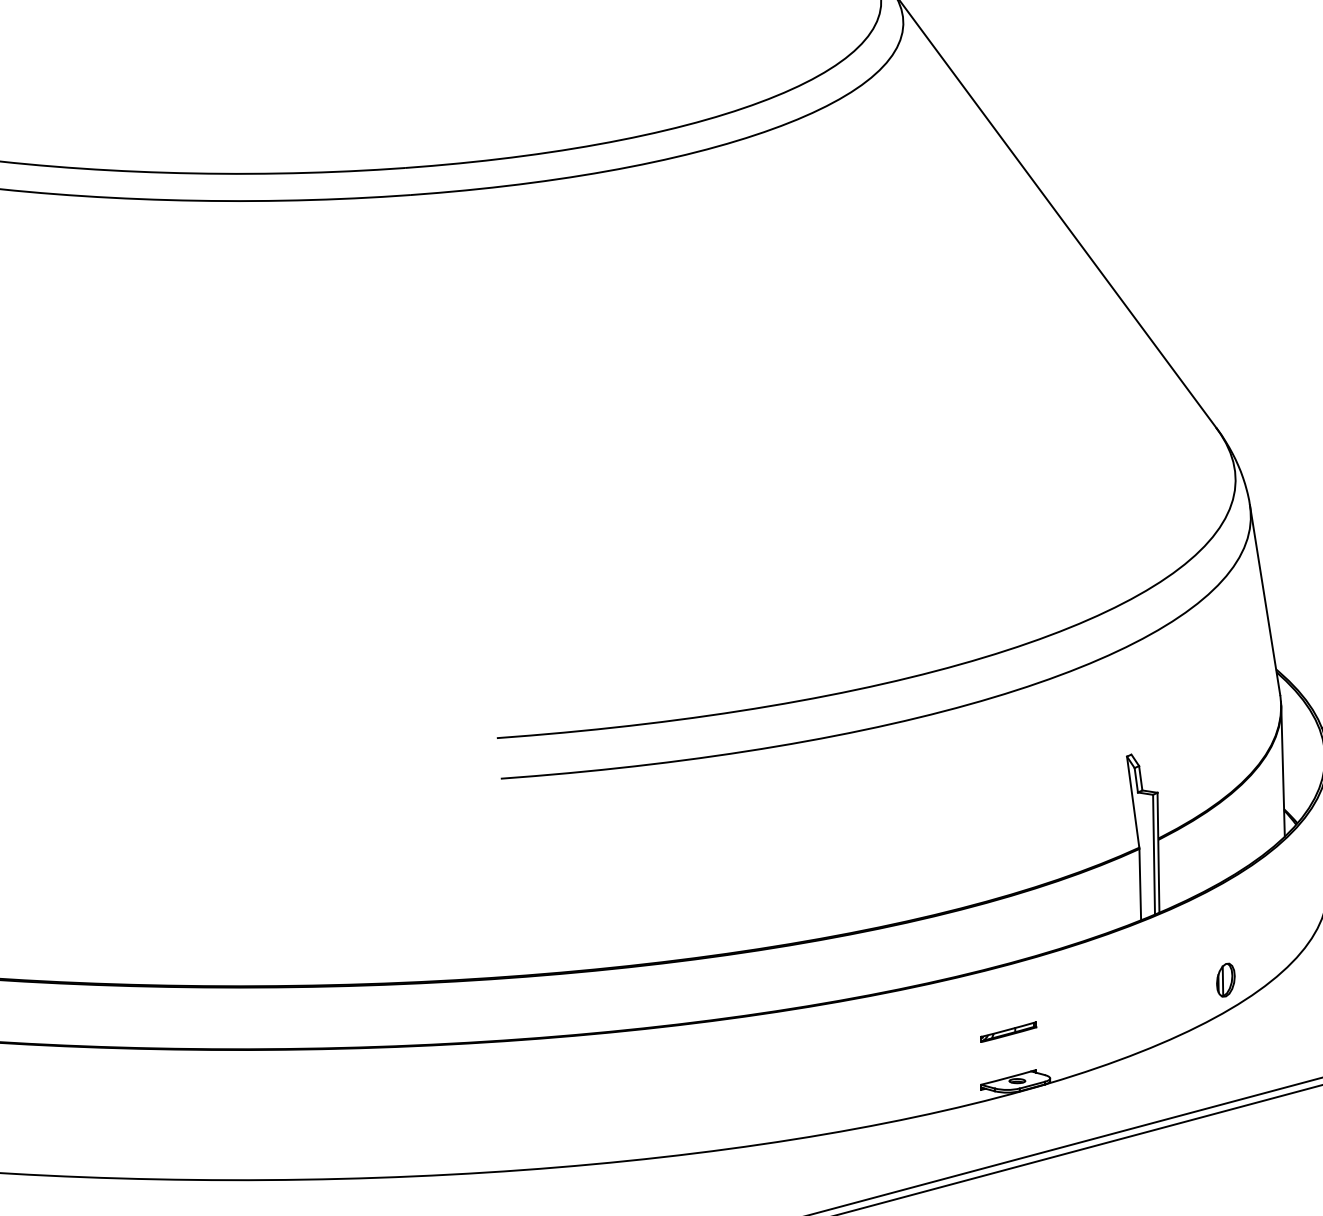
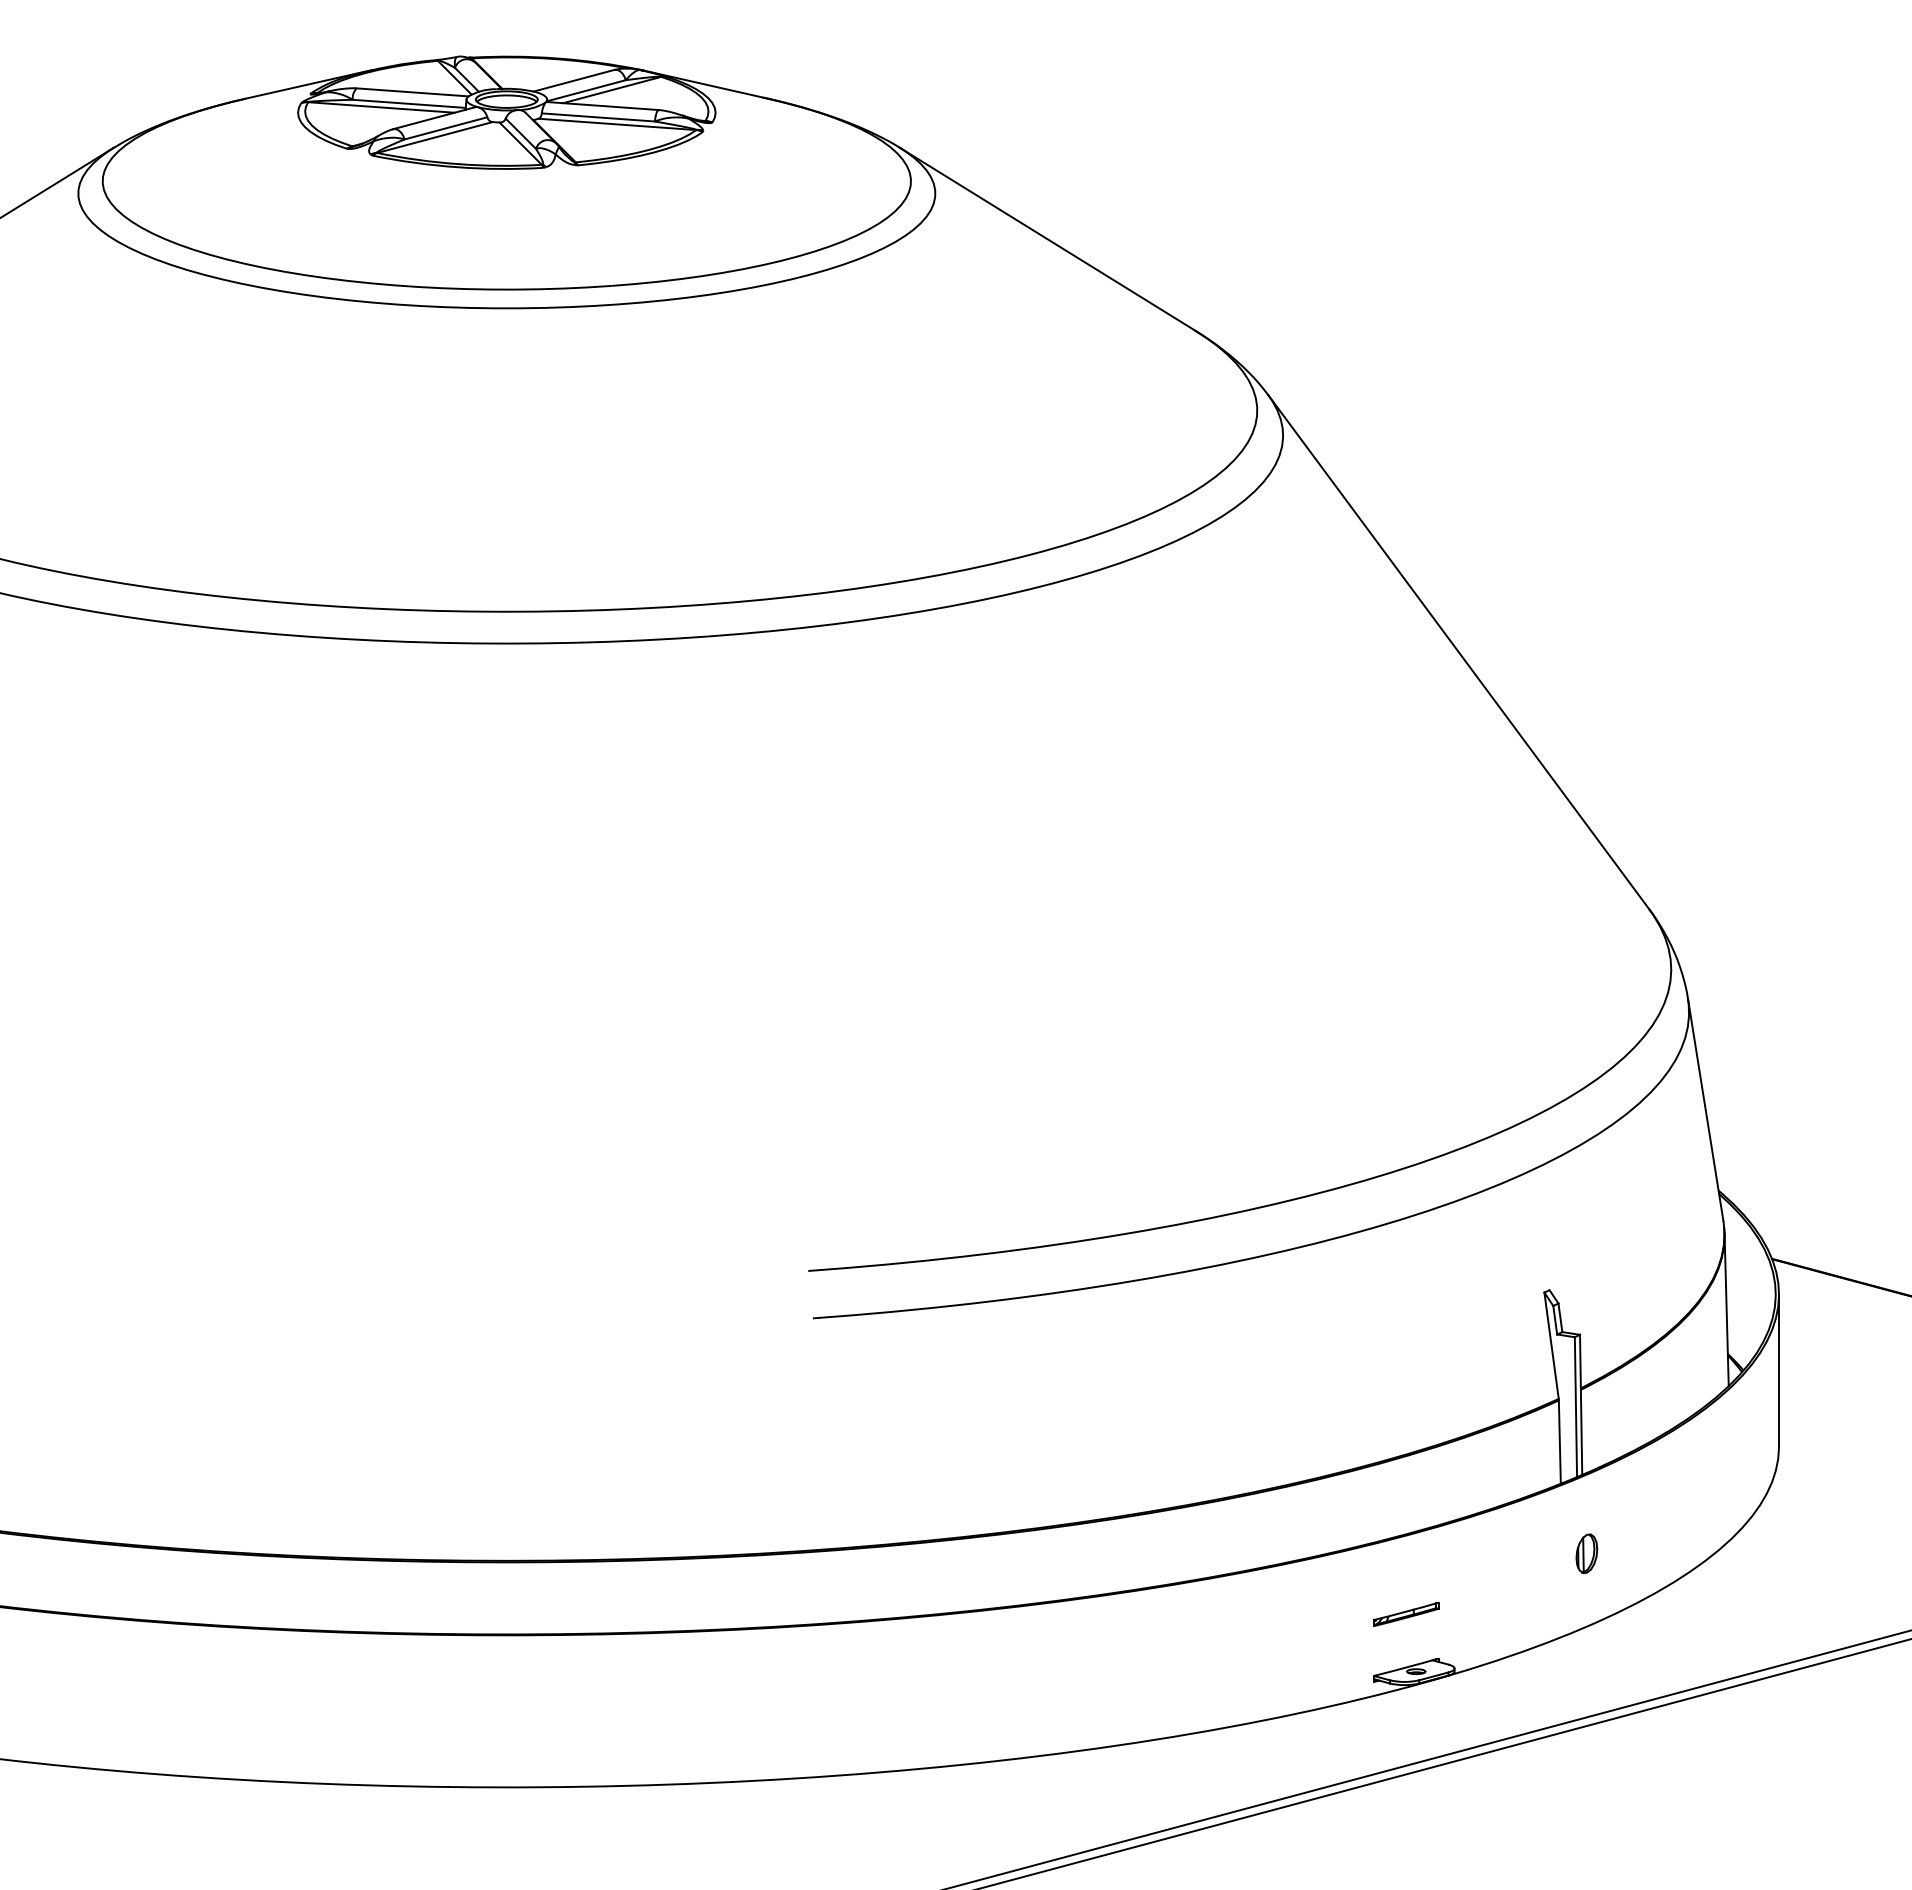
part: (1225, 979) -> (1586, 1553), moved

